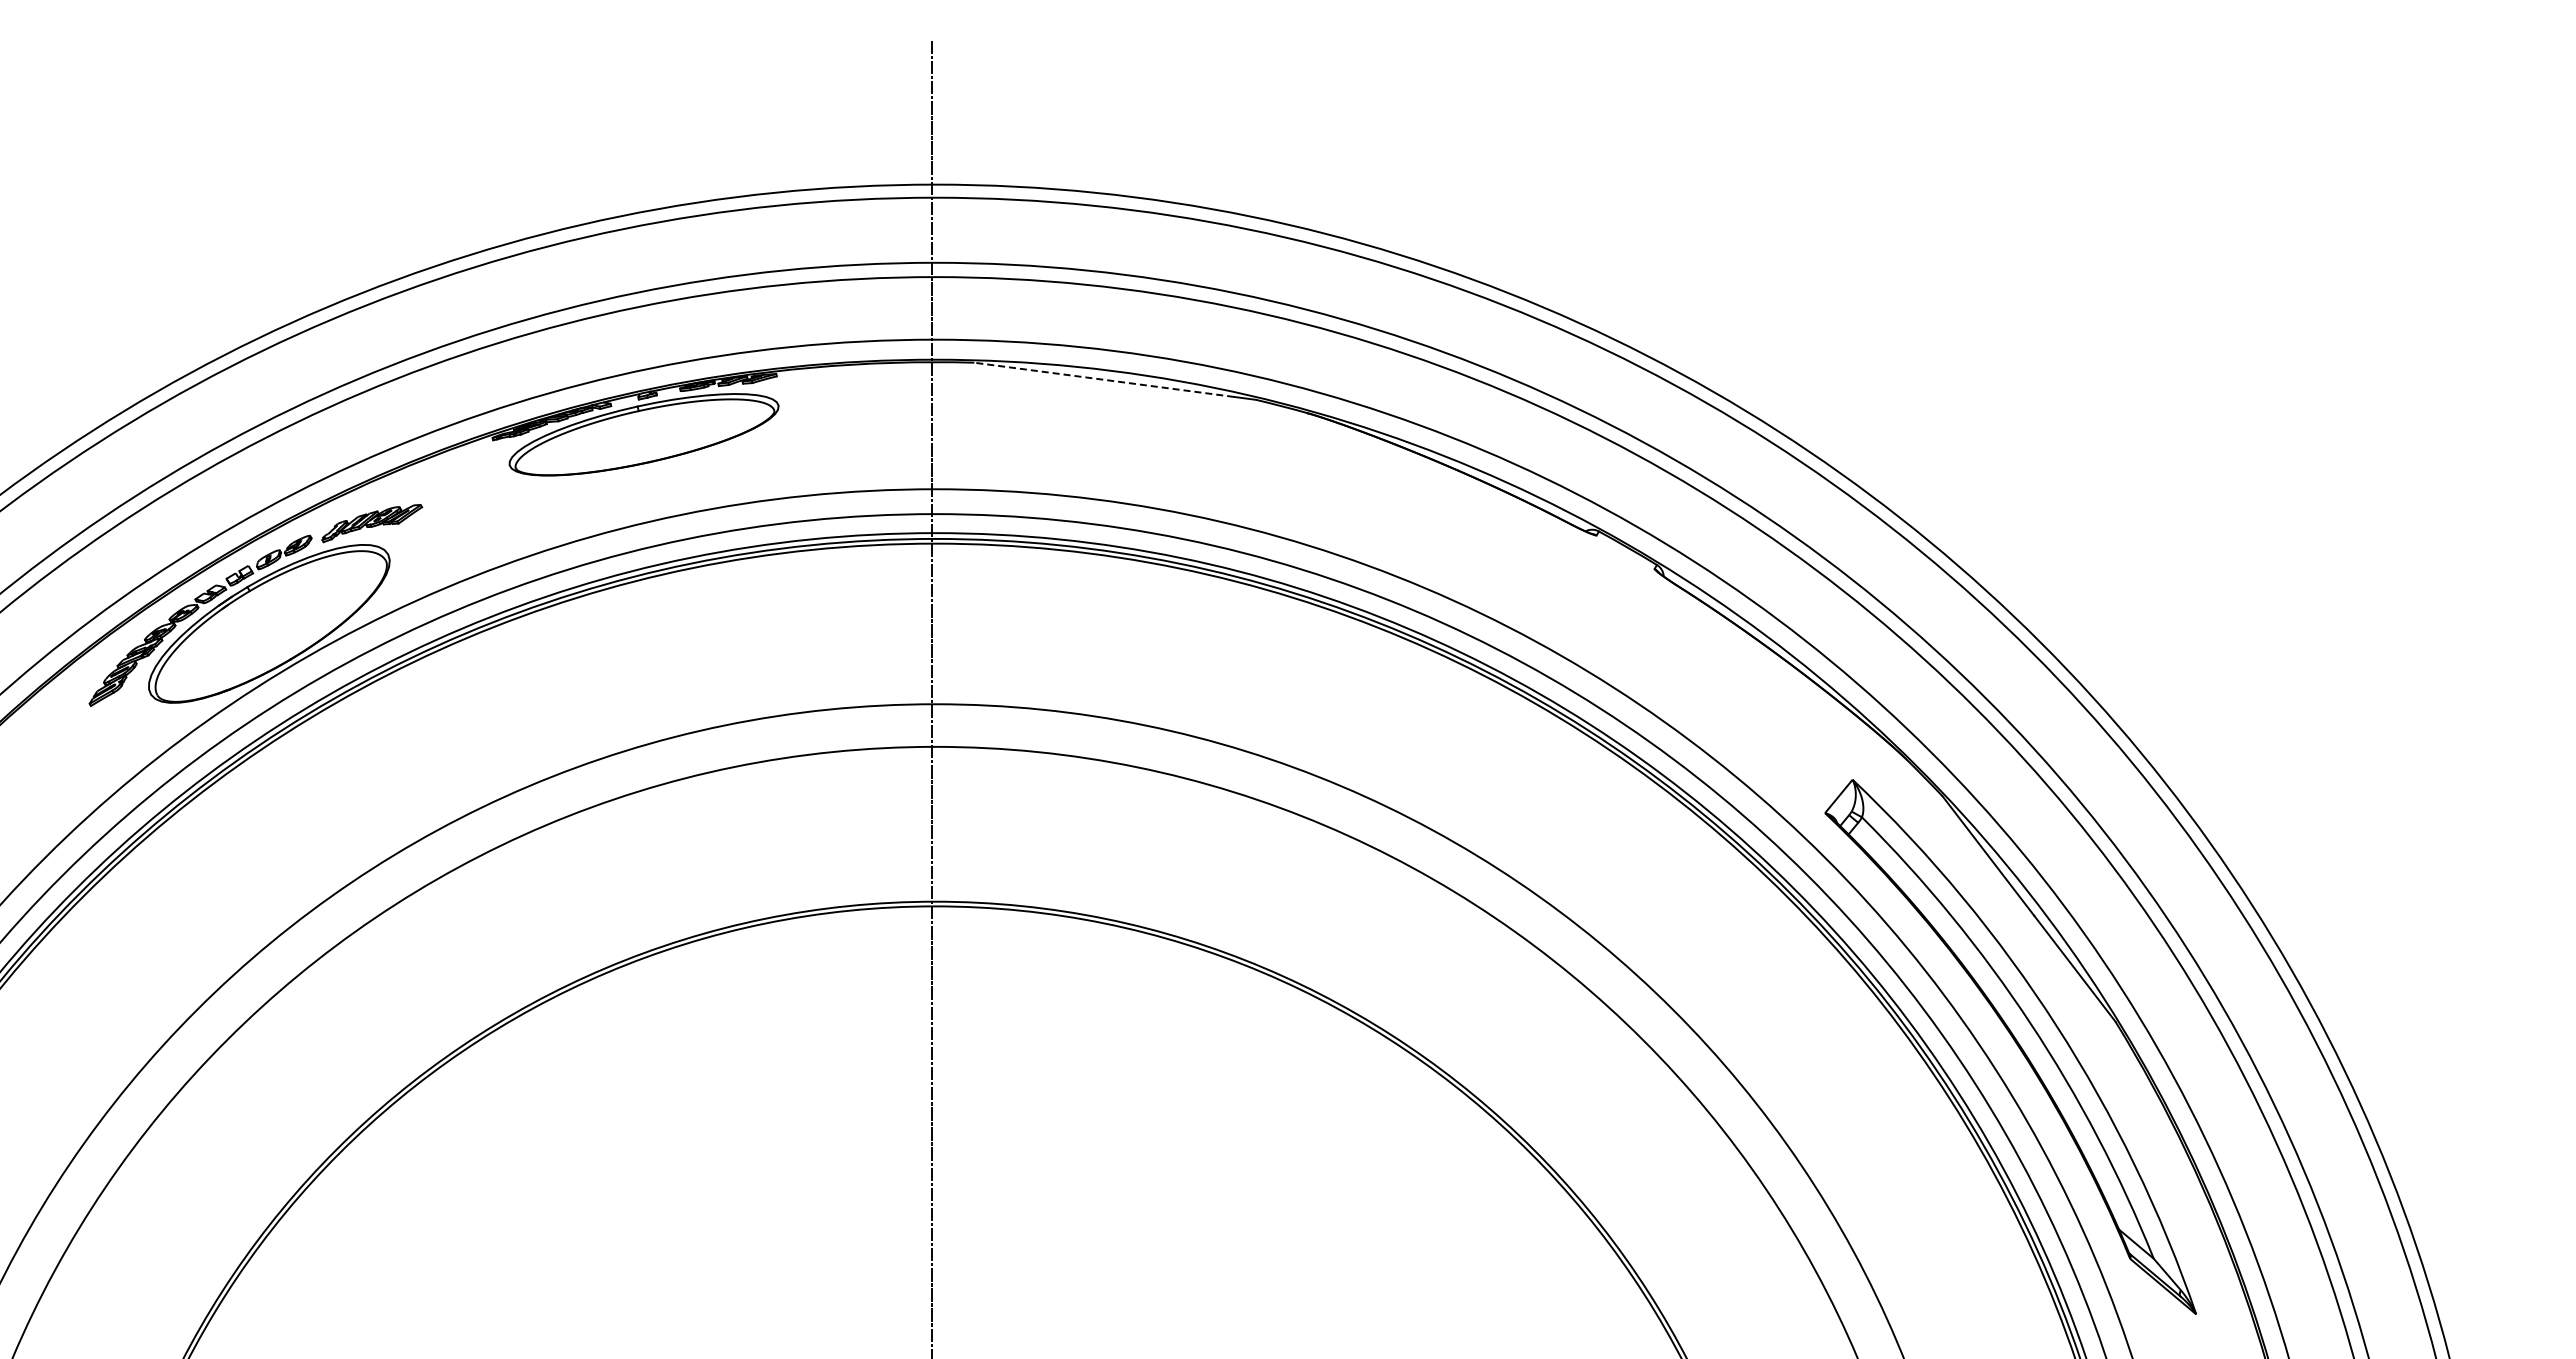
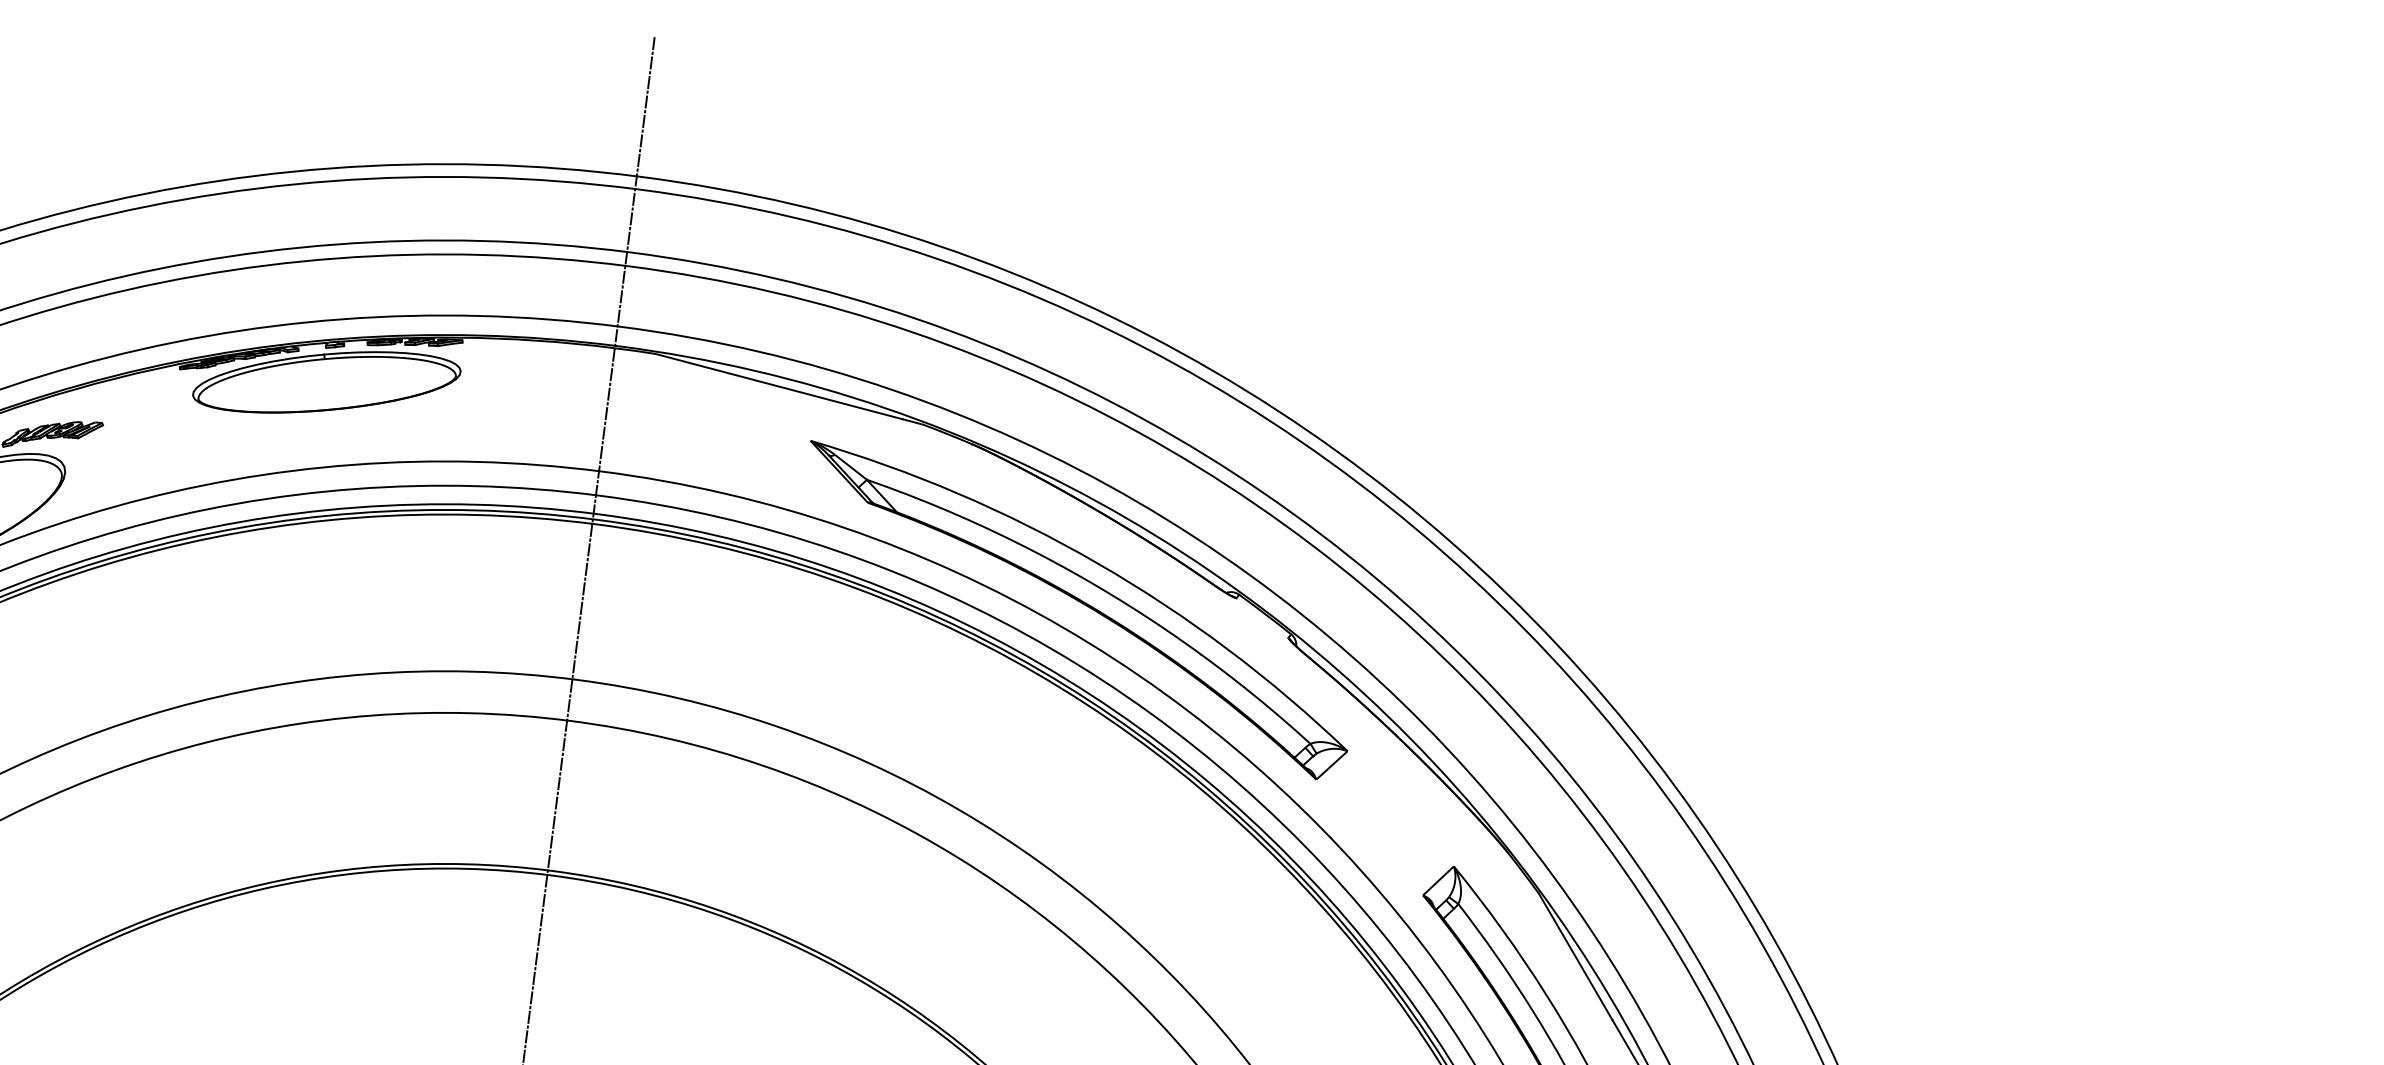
line: (1103, 379) -> (778, 386), dashed -> solid
part: (1440, 561) -> (1082, 604), added

